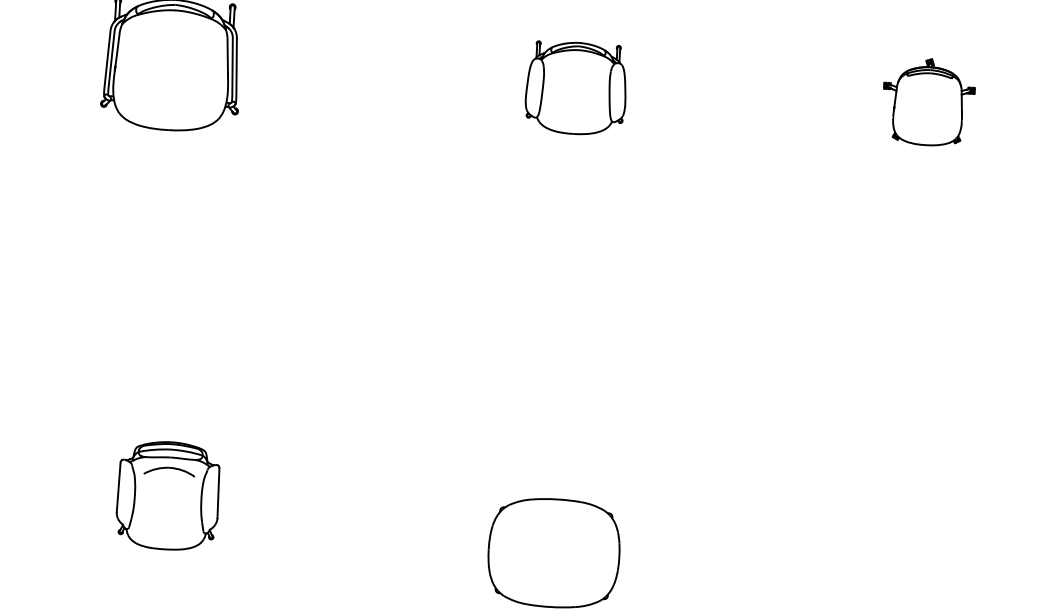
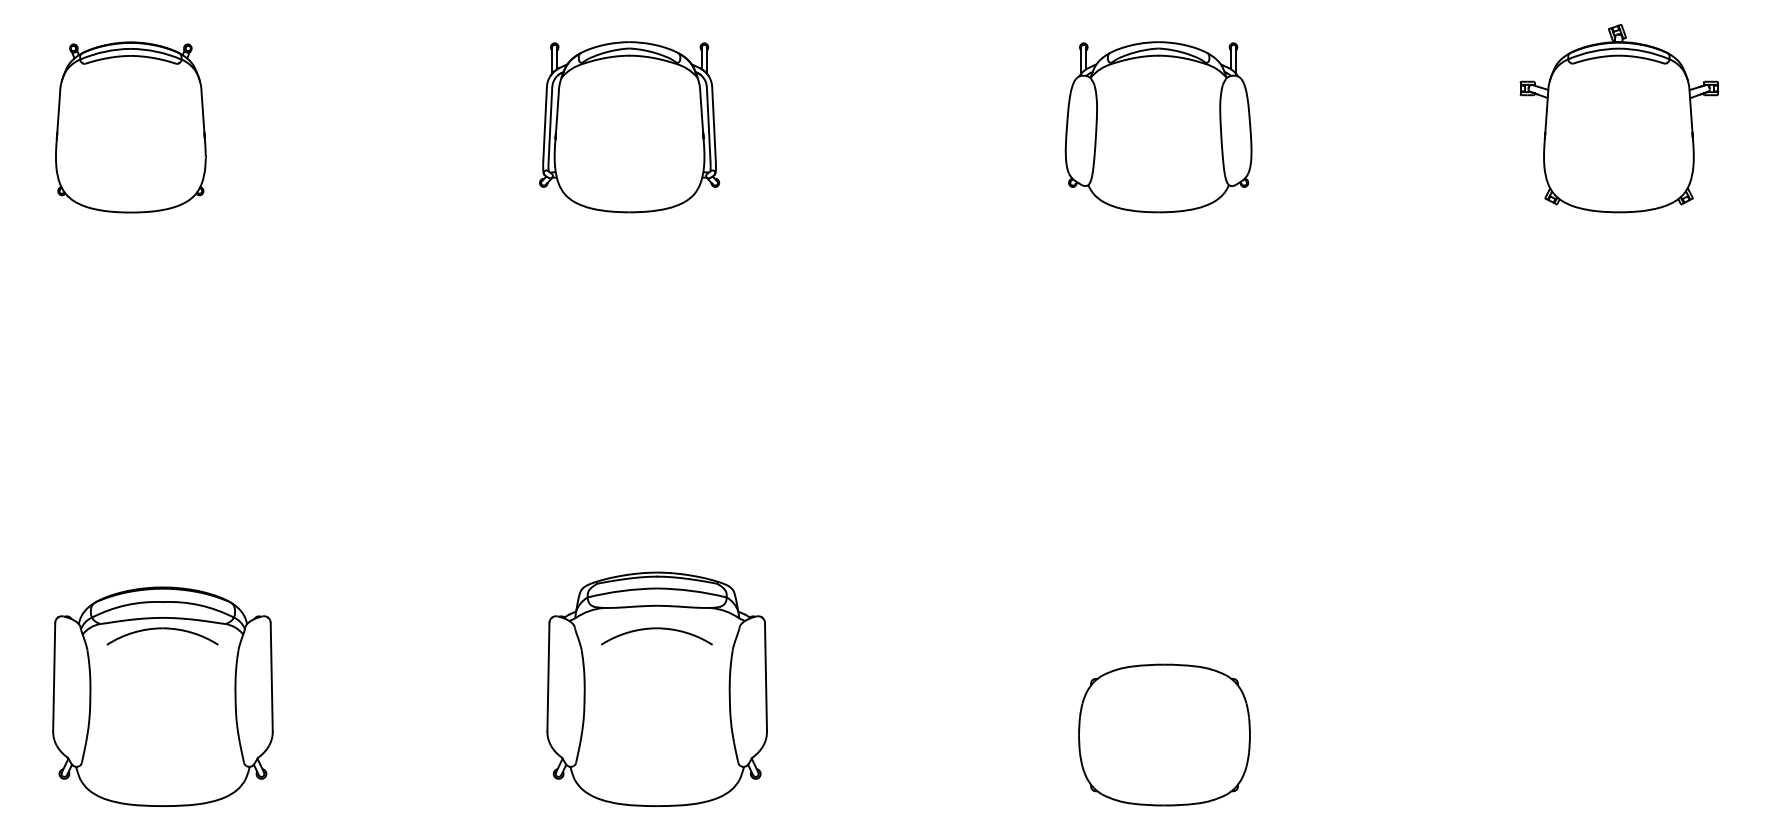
part: (576, 88) -> (1158, 127), size x1.43
part: (928, 101) -> (1618, 118), size x1.67
part: (167, 495) -> (656, 688), size x1.67

